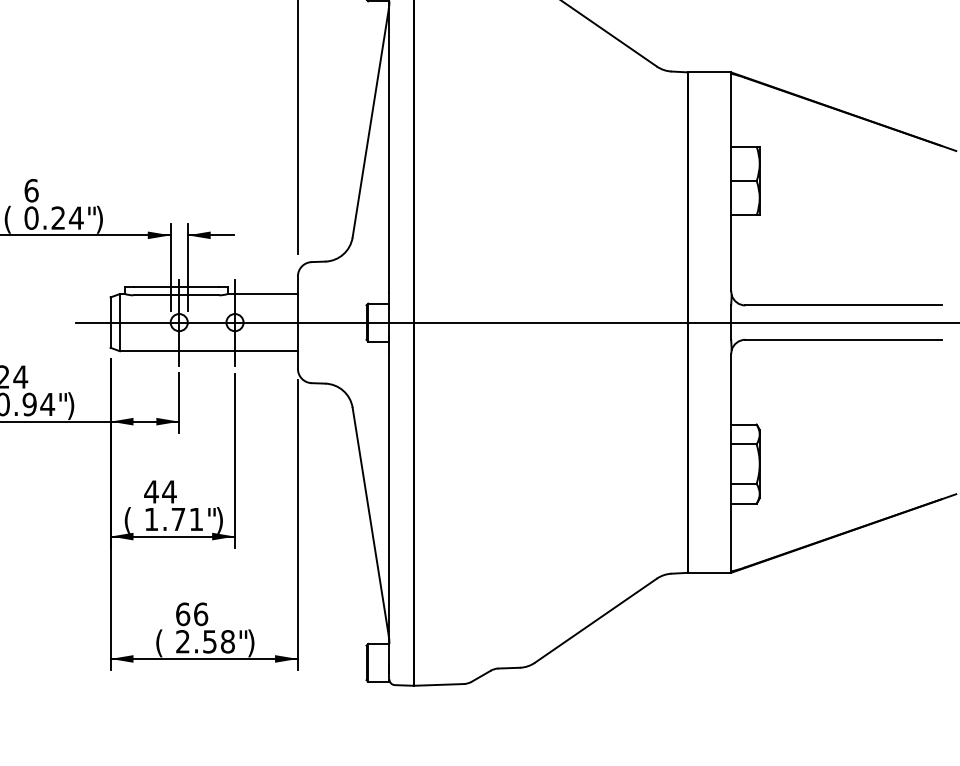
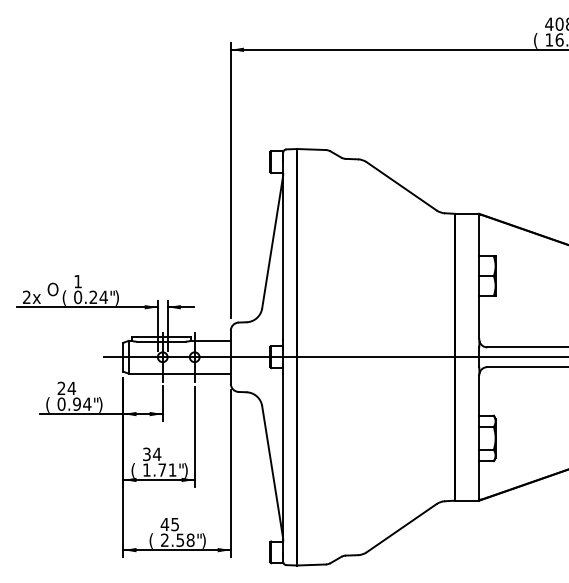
text: (32, 190) -> (78, 281), 6 -> 1
text: (150, 492) -> (146, 454), 44 -> 34
text: (191, 614) -> (169, 524), 66 -> 45

